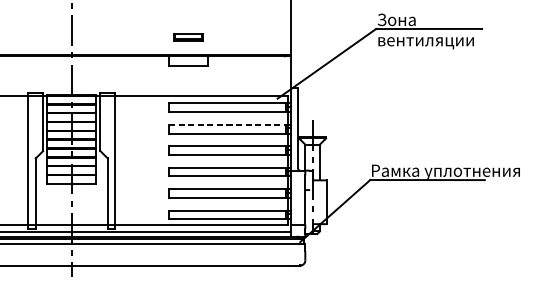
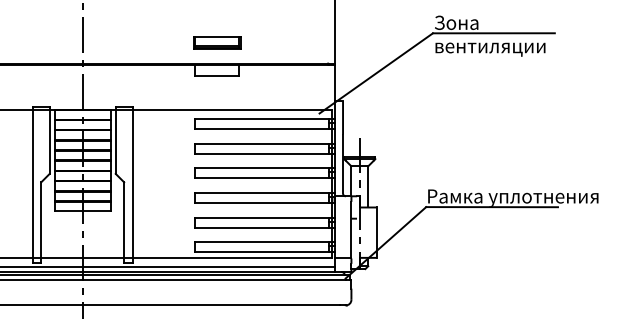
part: (188, 36) -> (217, 42), size x1.43
line: (228, 124) -> (262, 143), dashed -> solid

